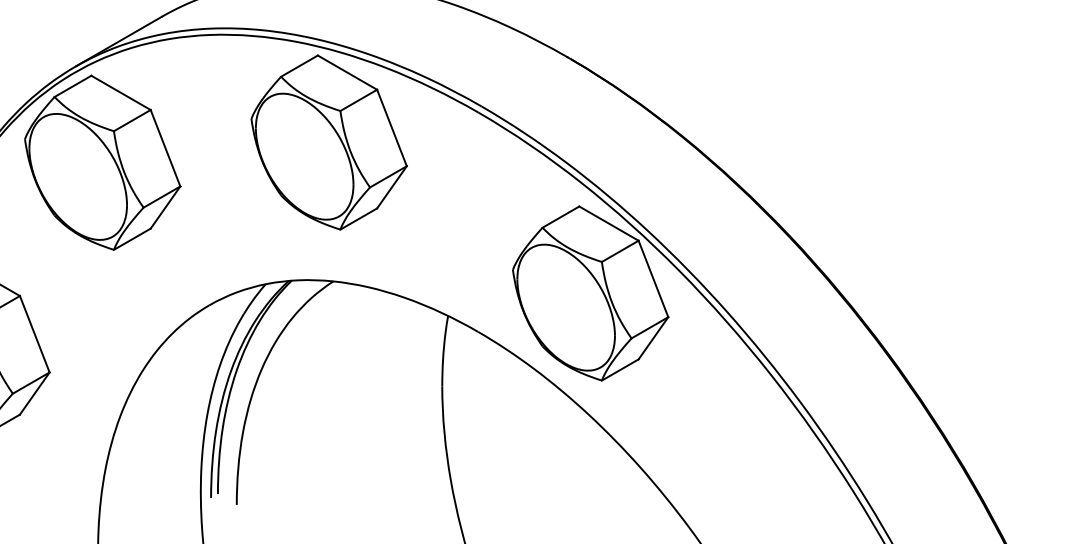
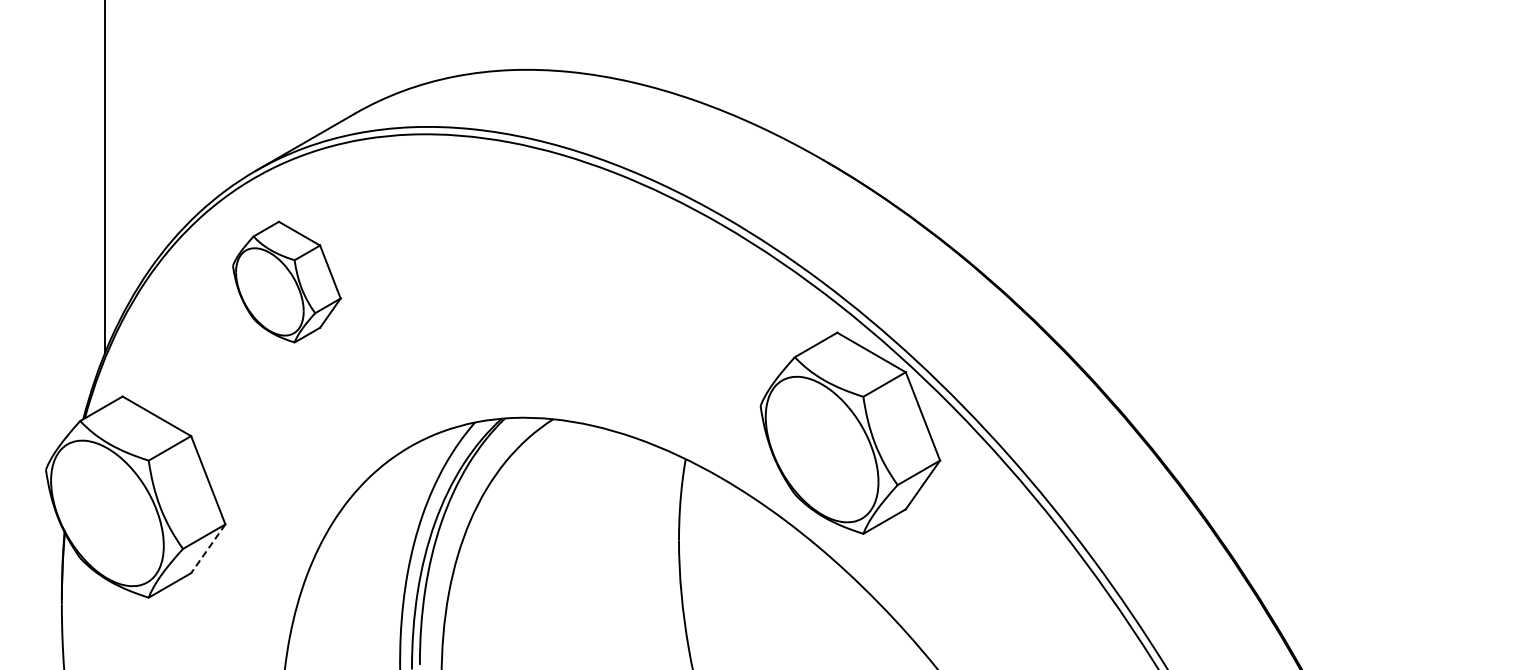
part: (329, 142) -> (548, 258), removed
part: (102, 162) -> (286, 281), size x0.6
line: (34, 393) -> (208, 548), solid -> dashed

